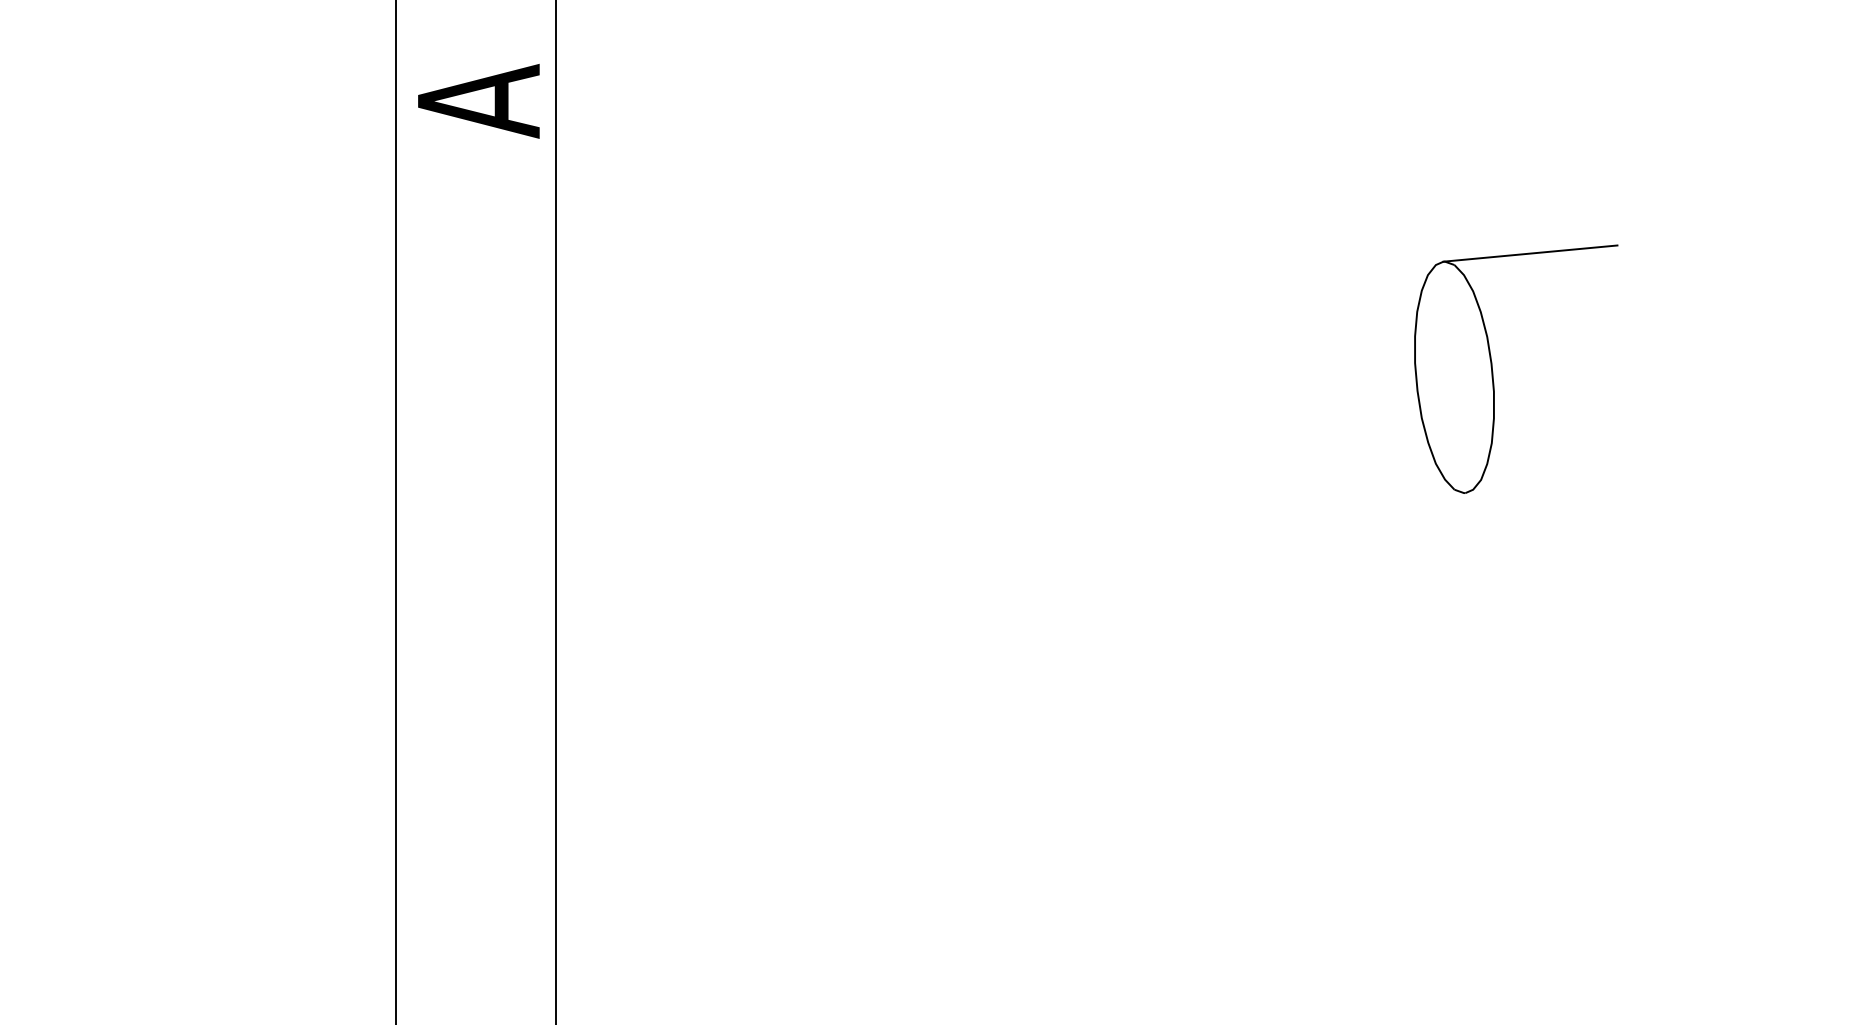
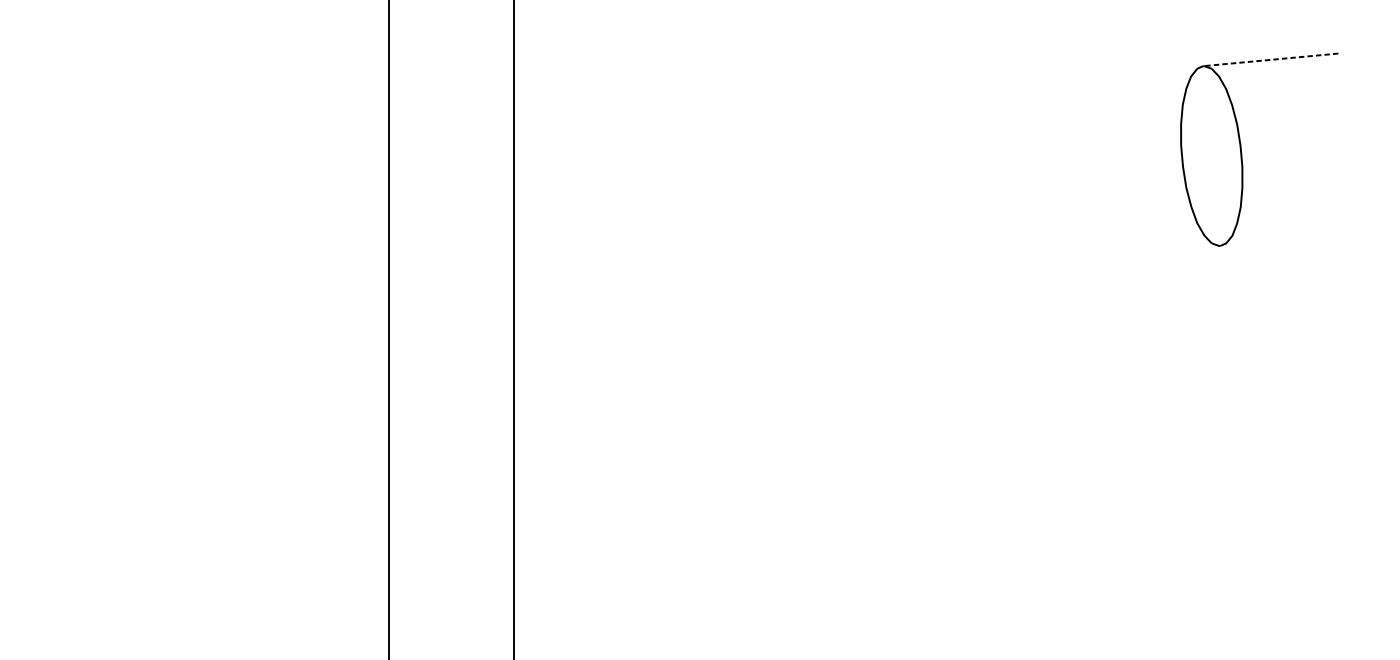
line: (1529, 253) -> (1270, 59), solid -> dashed

